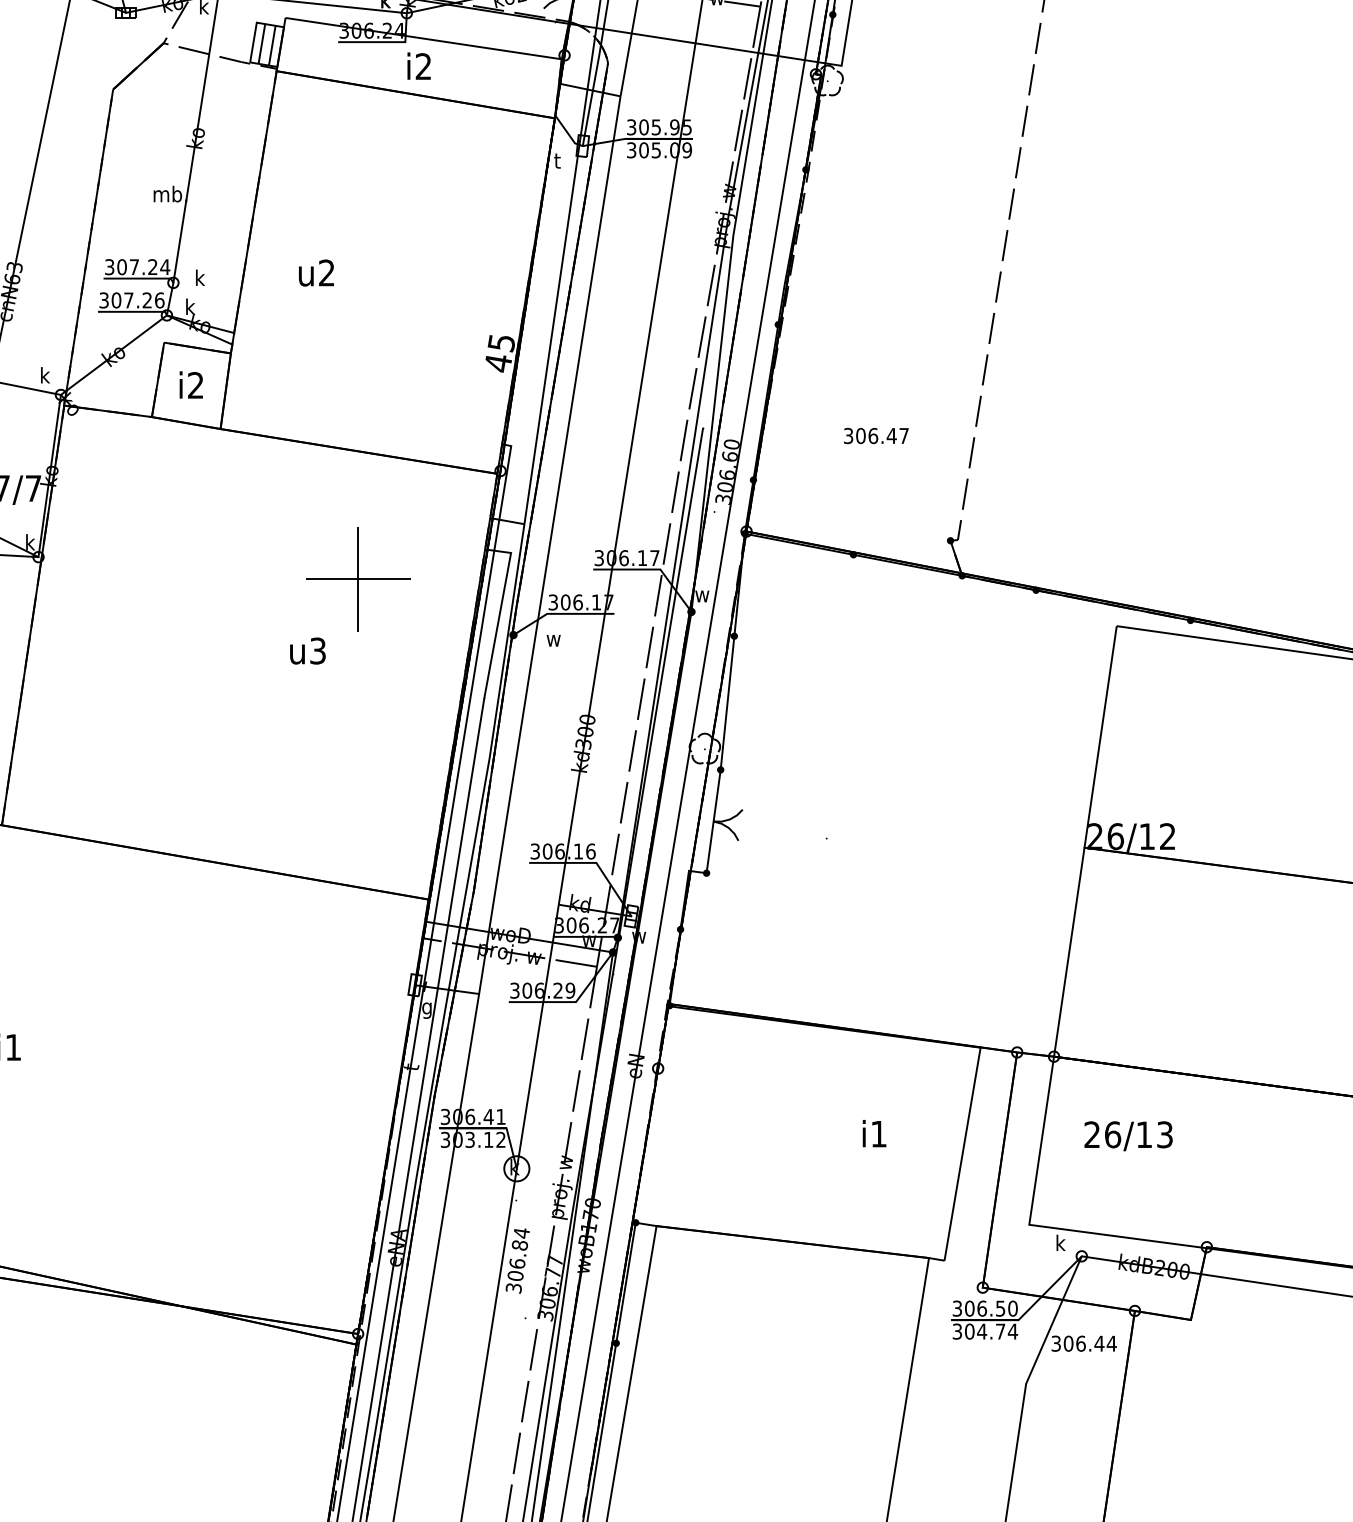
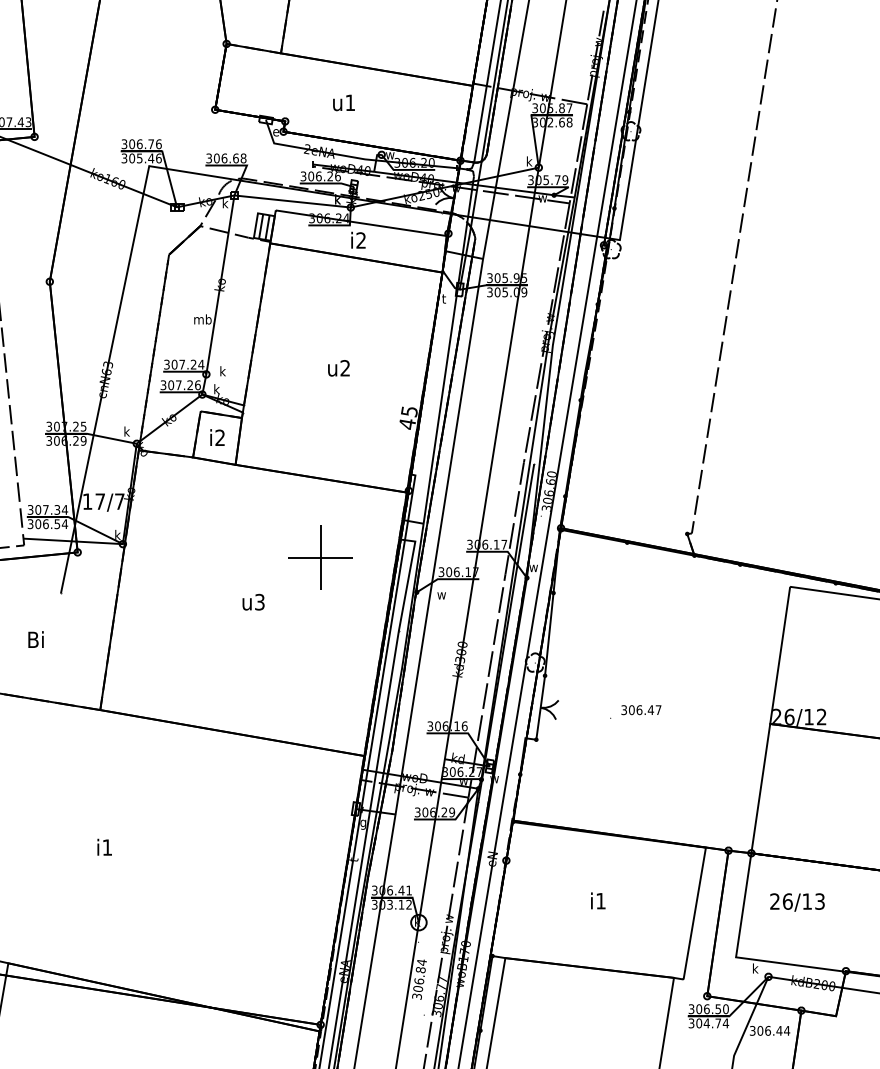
text: (315, 273) -> (338, 368), moved
text: (876, 436) -> (641, 710), moved
text: (307, 649) -> (253, 601), moved
text: (874, 1133) -> (598, 900), moved

